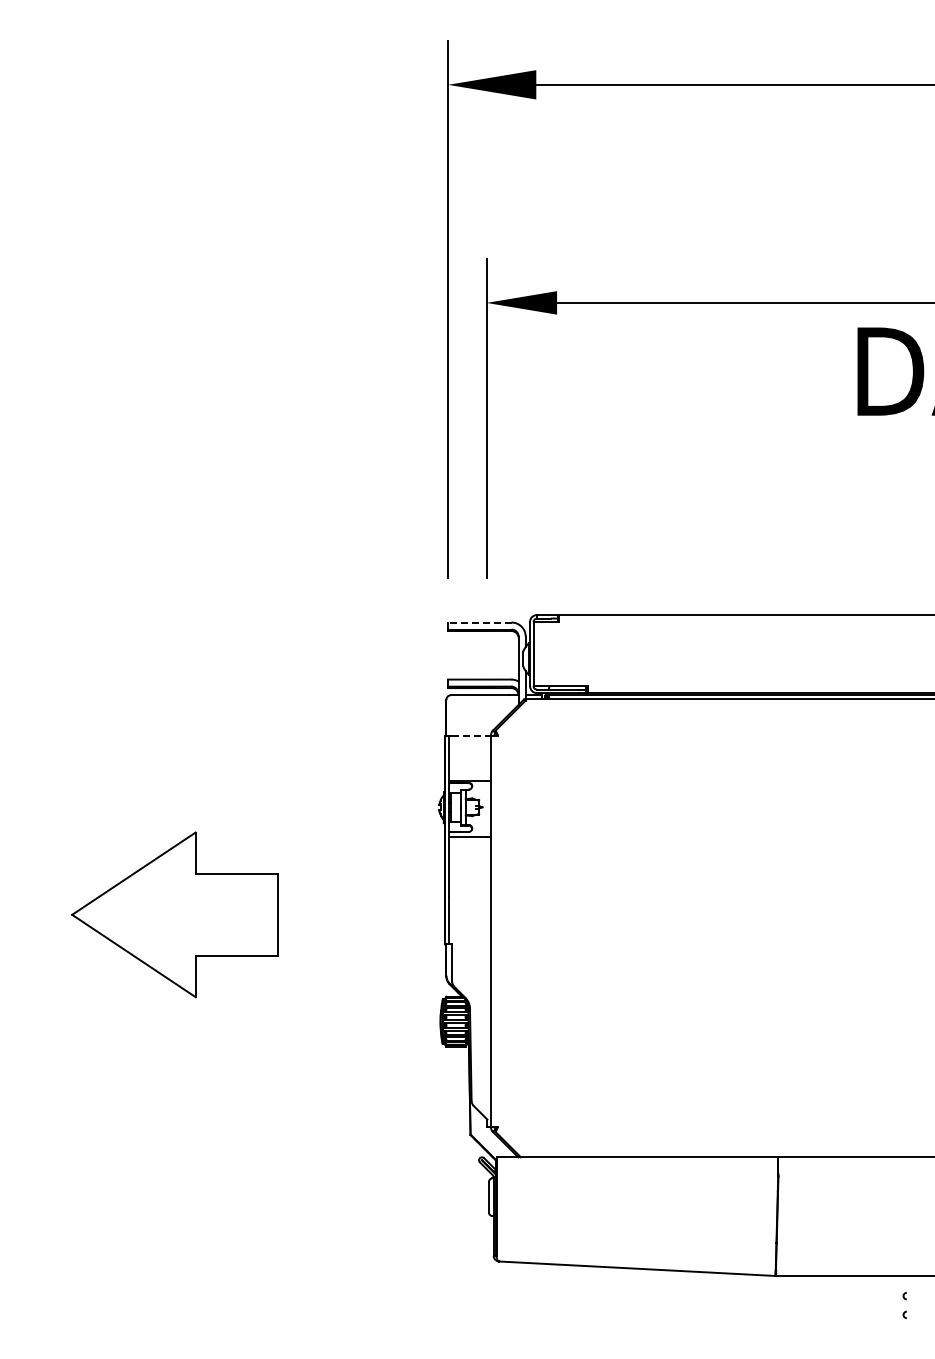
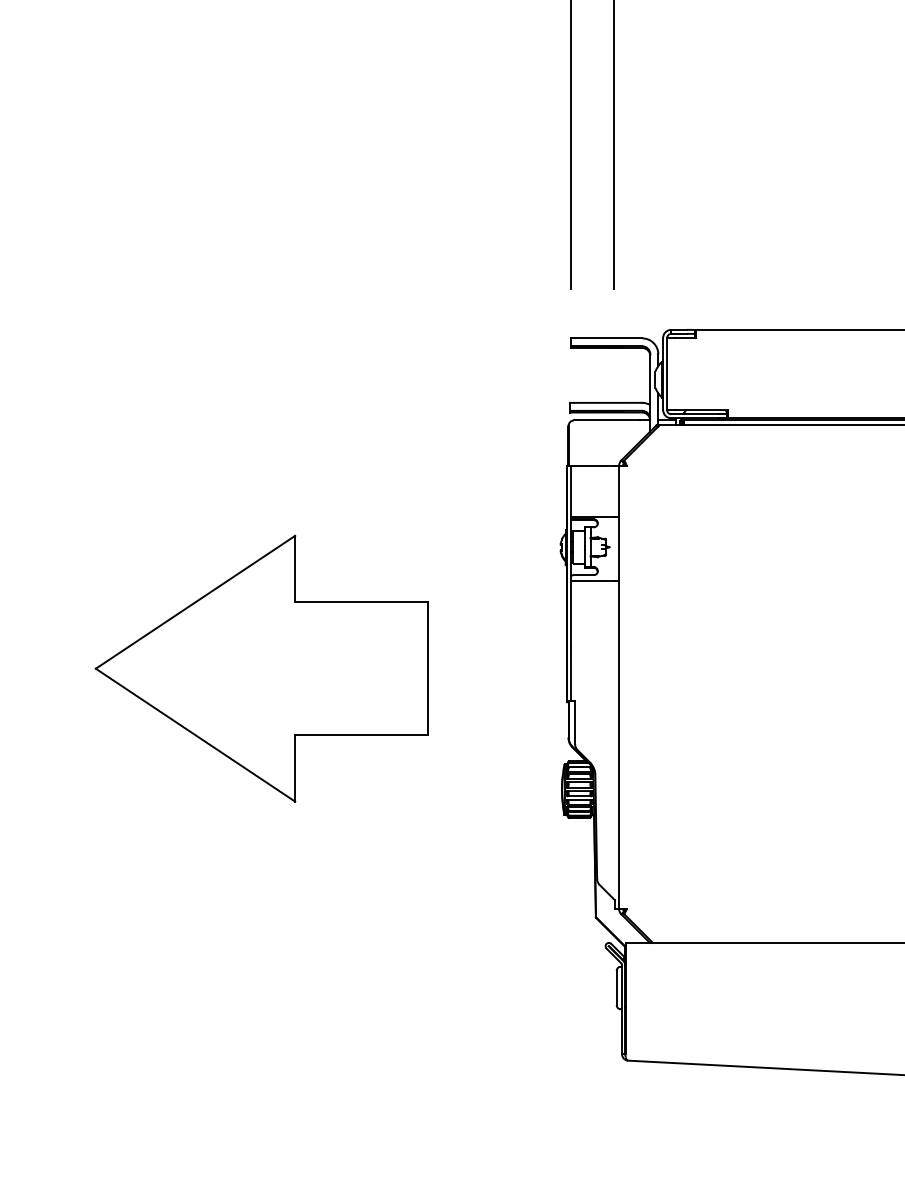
line: (479, 622) -> (606, 338), dashed -> solid
line: (469, 735) -> (594, 466), dashed -> solid
part: (174, 914) -> (261, 668), size x1.43

